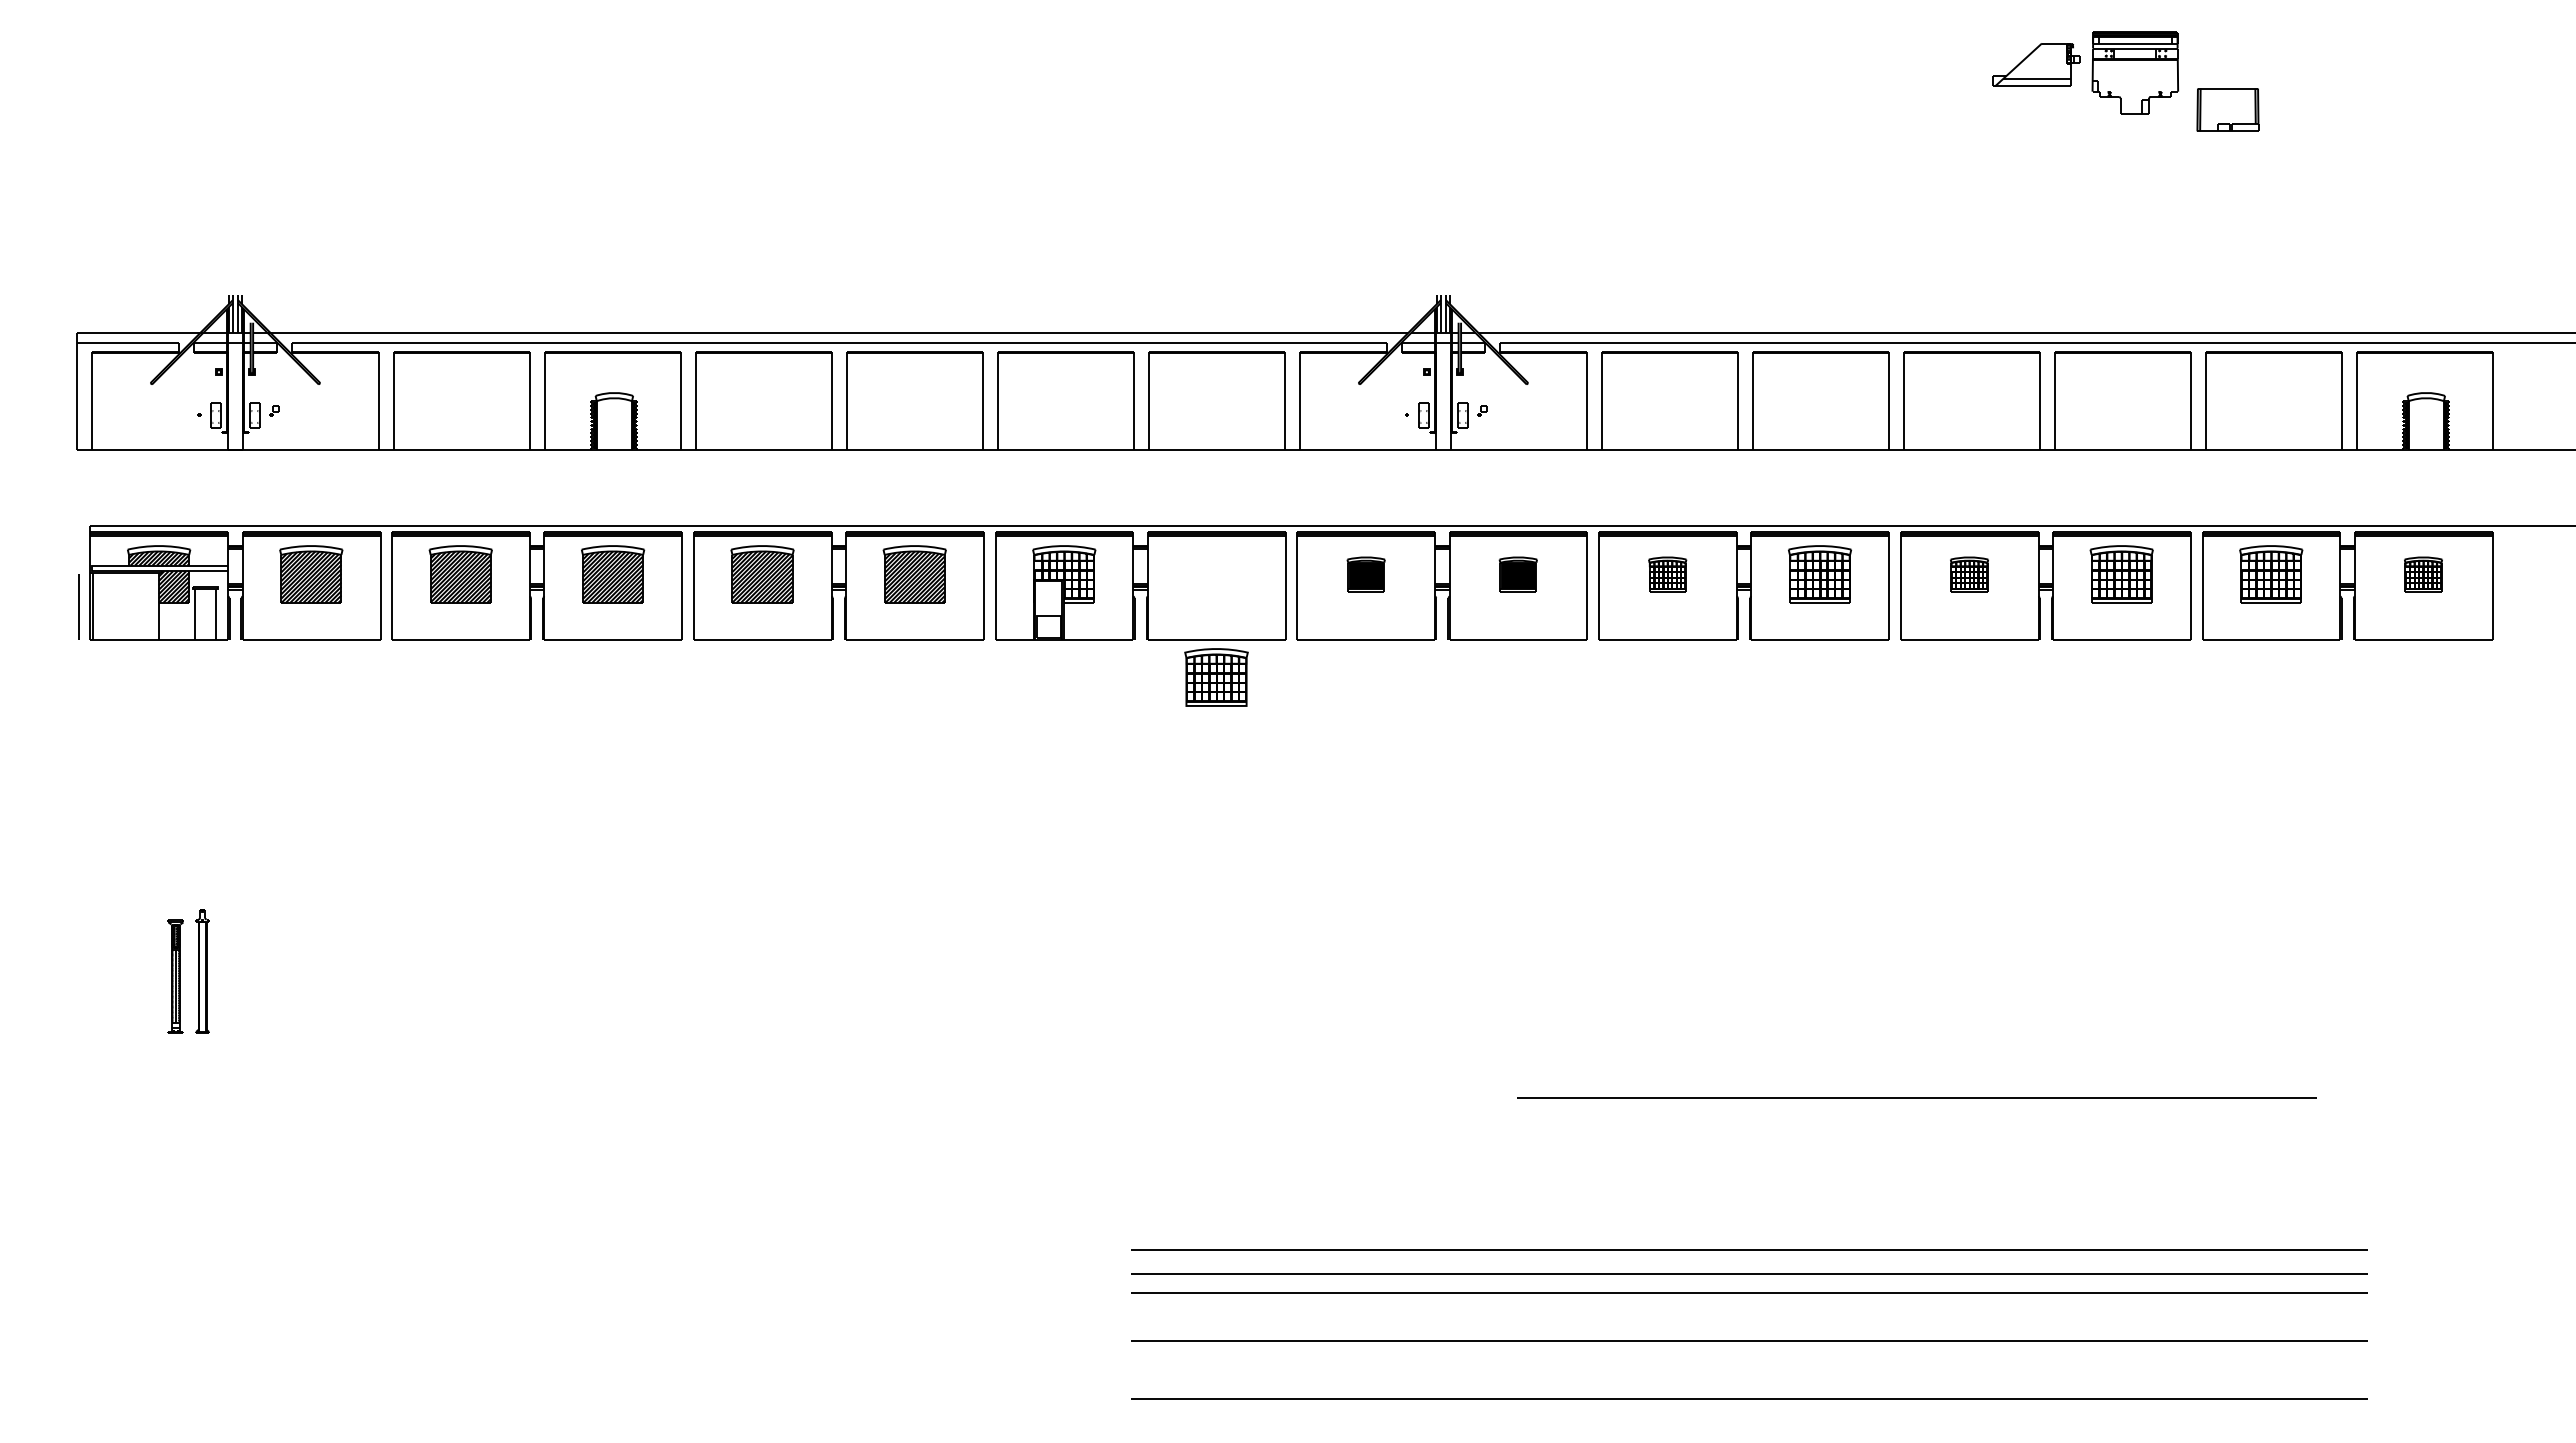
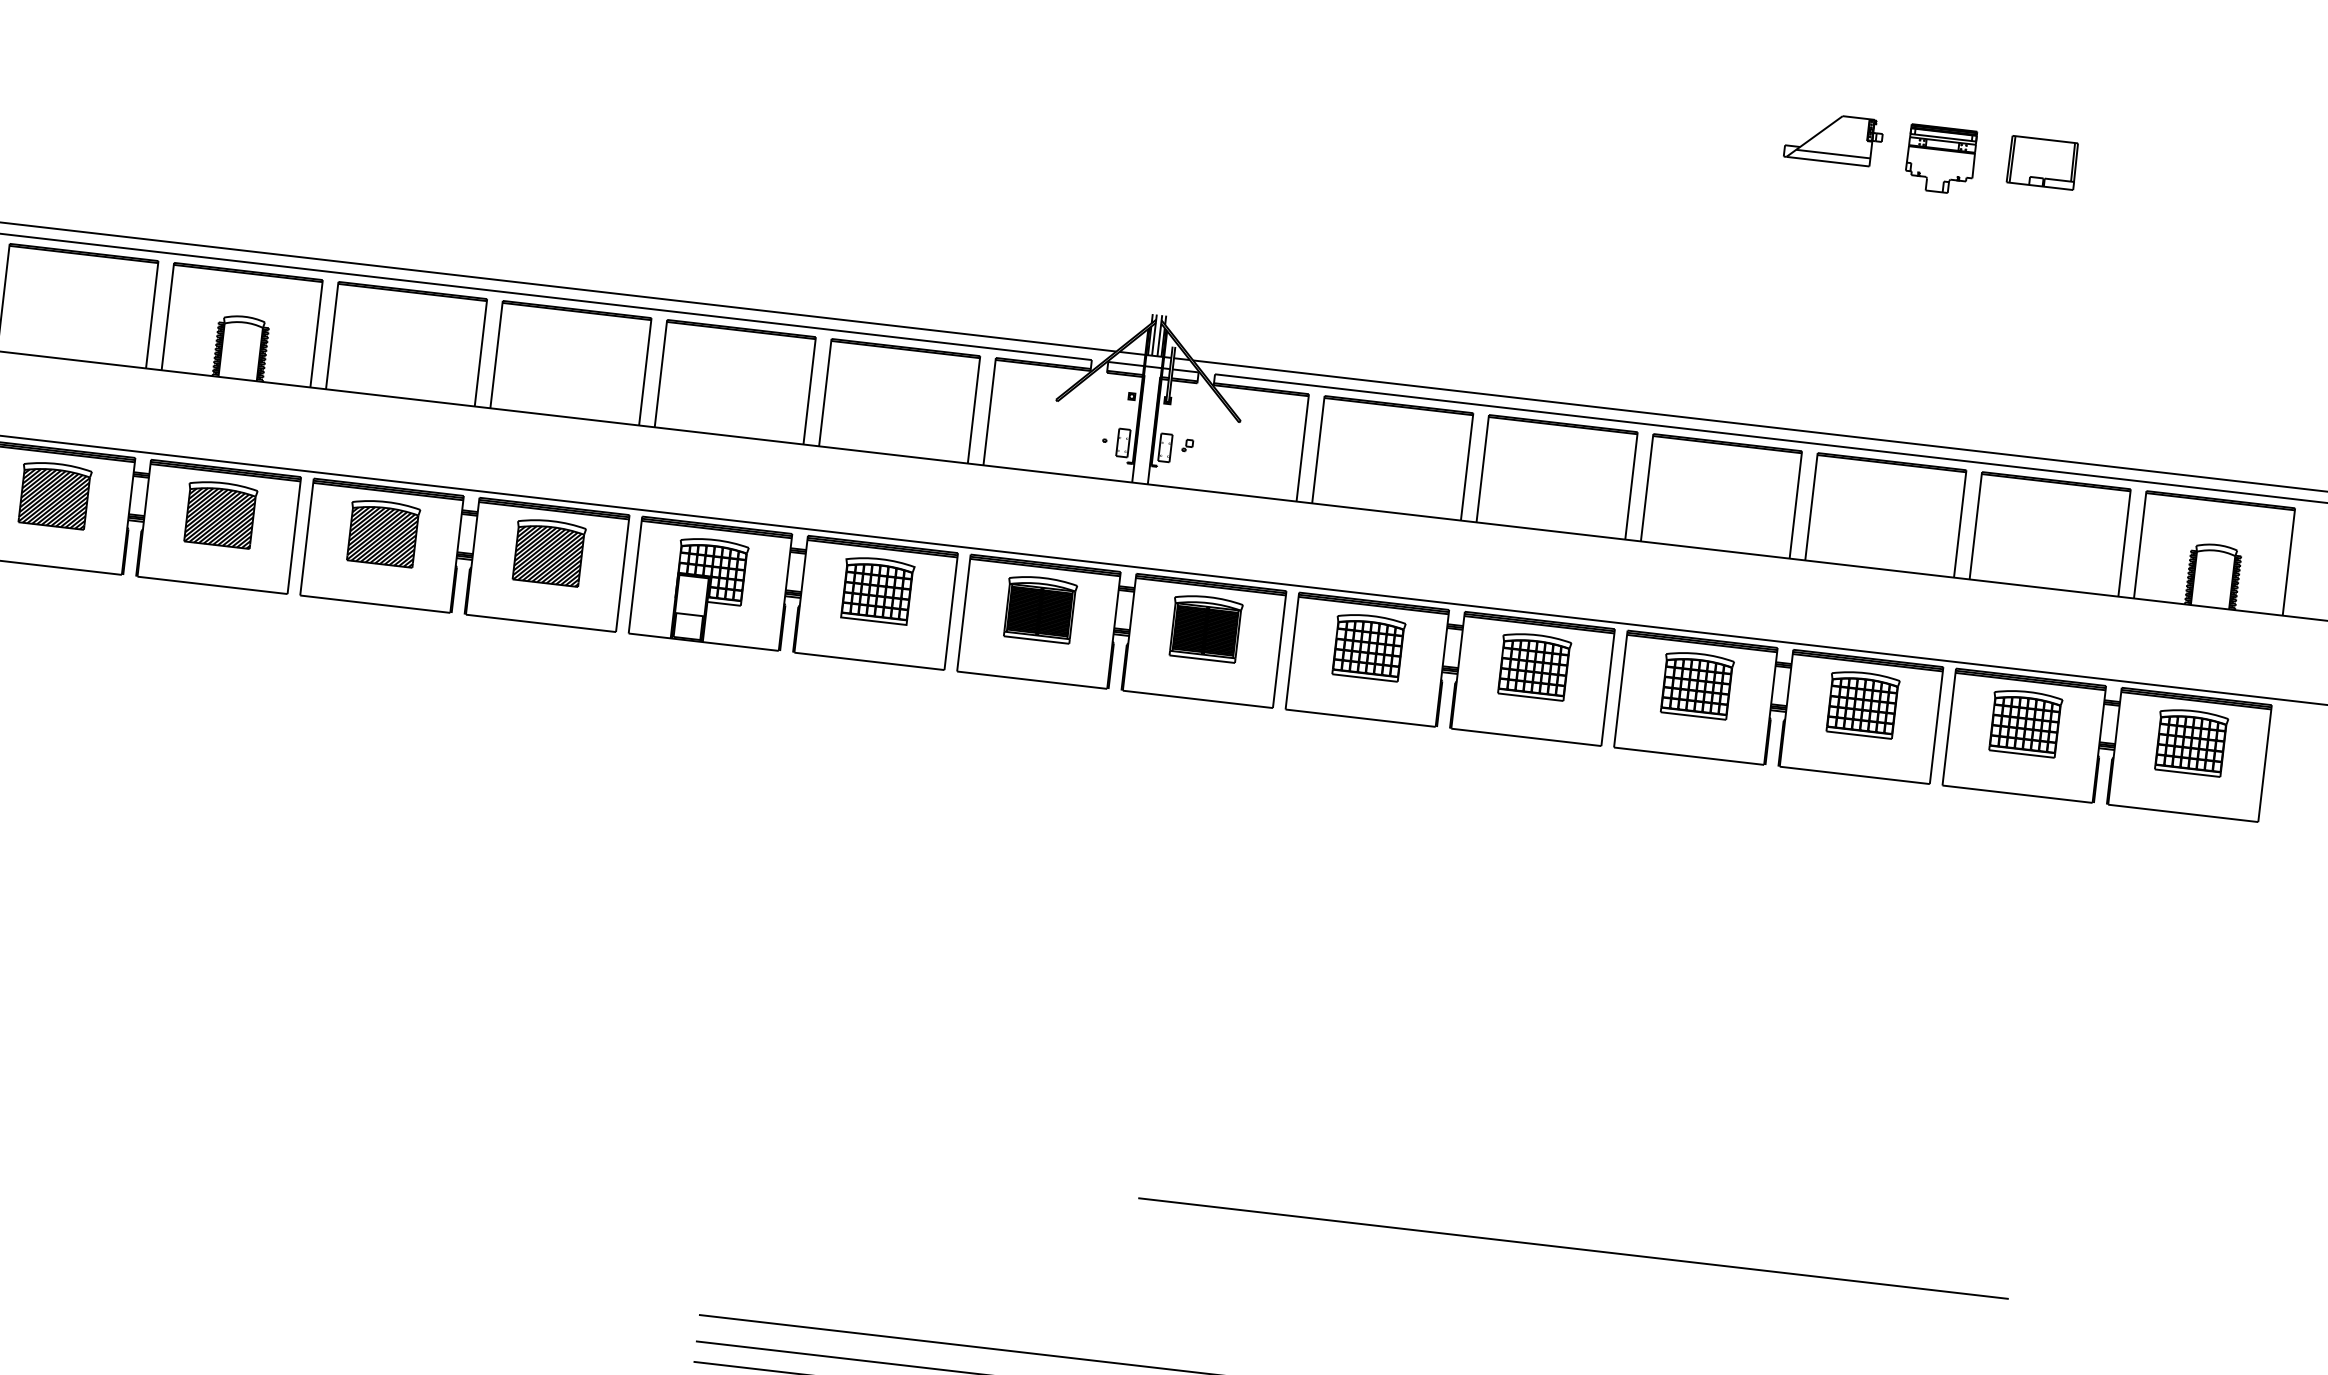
part: (2135, 72) -> (1940, 159), size x0.71
part: (2227, 109) -> (2042, 162), moved
part: (1366, 574) -> (1040, 609), size x1.67
part: (1518, 574) -> (1206, 628), size x1.67
part: (1667, 574) -> (1368, 647), size x1.67
part: (1969, 574) -> (1697, 685), size x1.67
part: (2423, 574) -> (2191, 742), size x1.67
part: (1216, 677) -> (877, 590), moved

